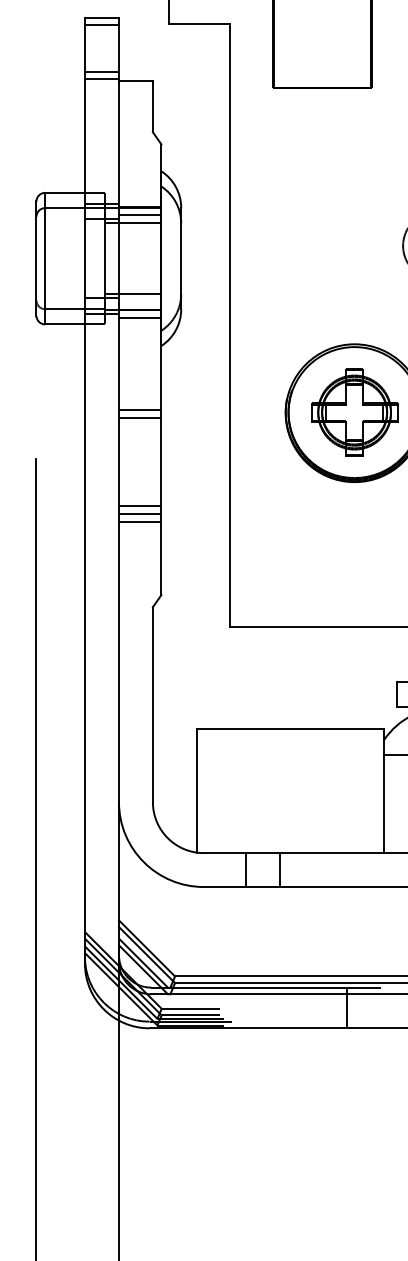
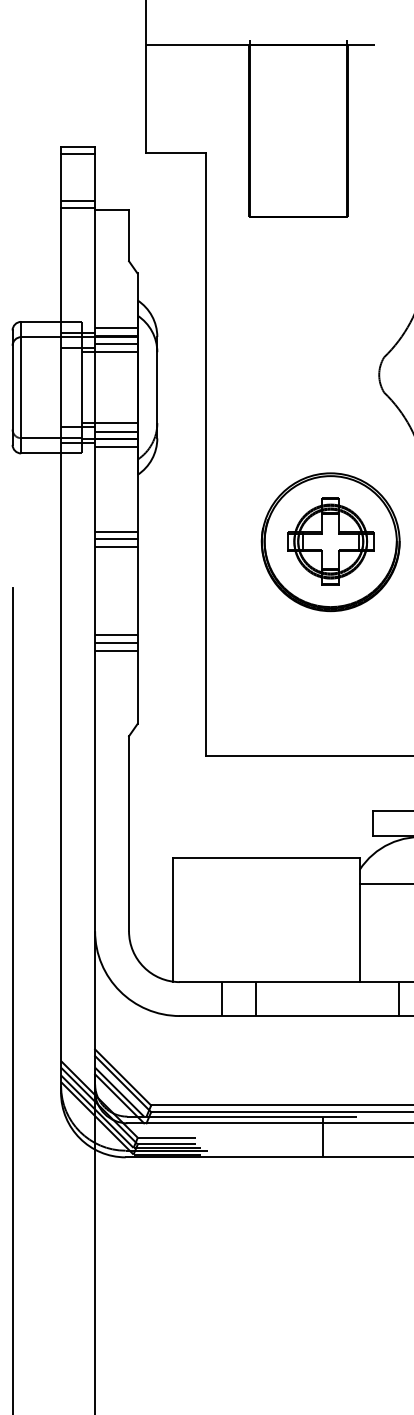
line: (140, 199) -> (116, 328), added
line: (140, 302) -> (116, 431), added
line: (140, 402) -> (116, 531), added

